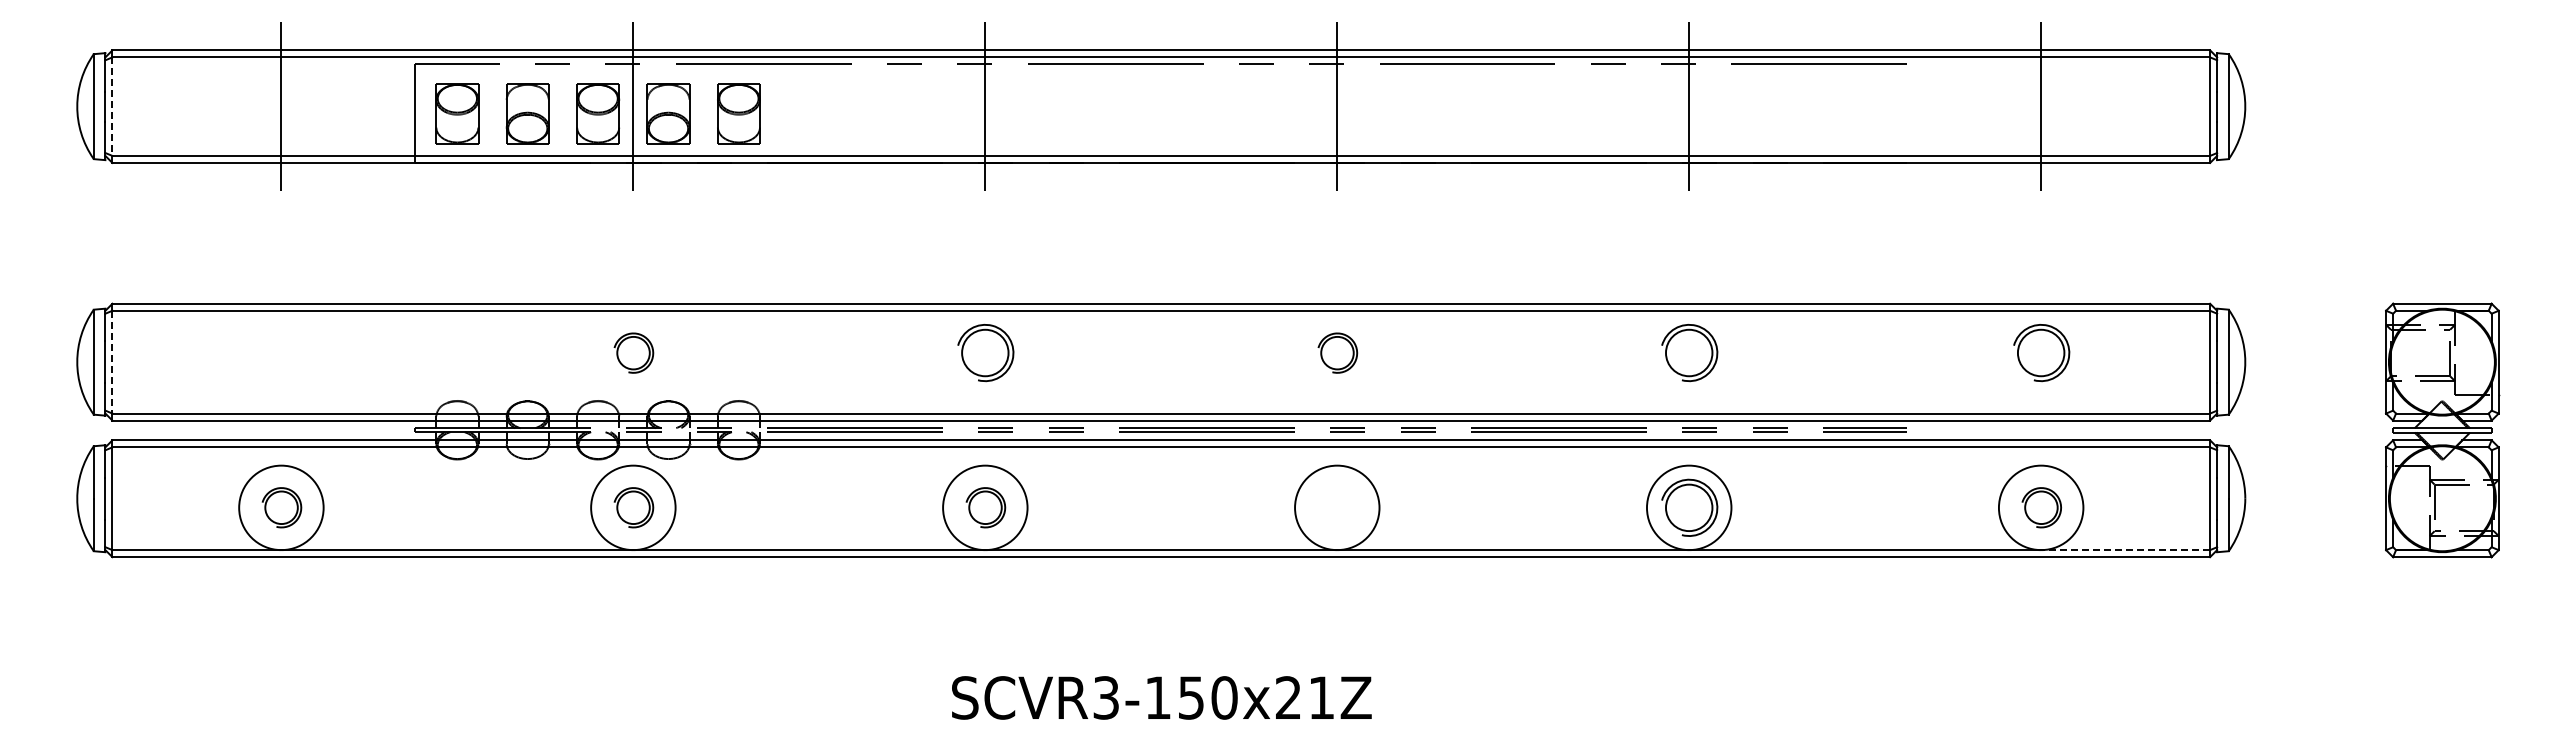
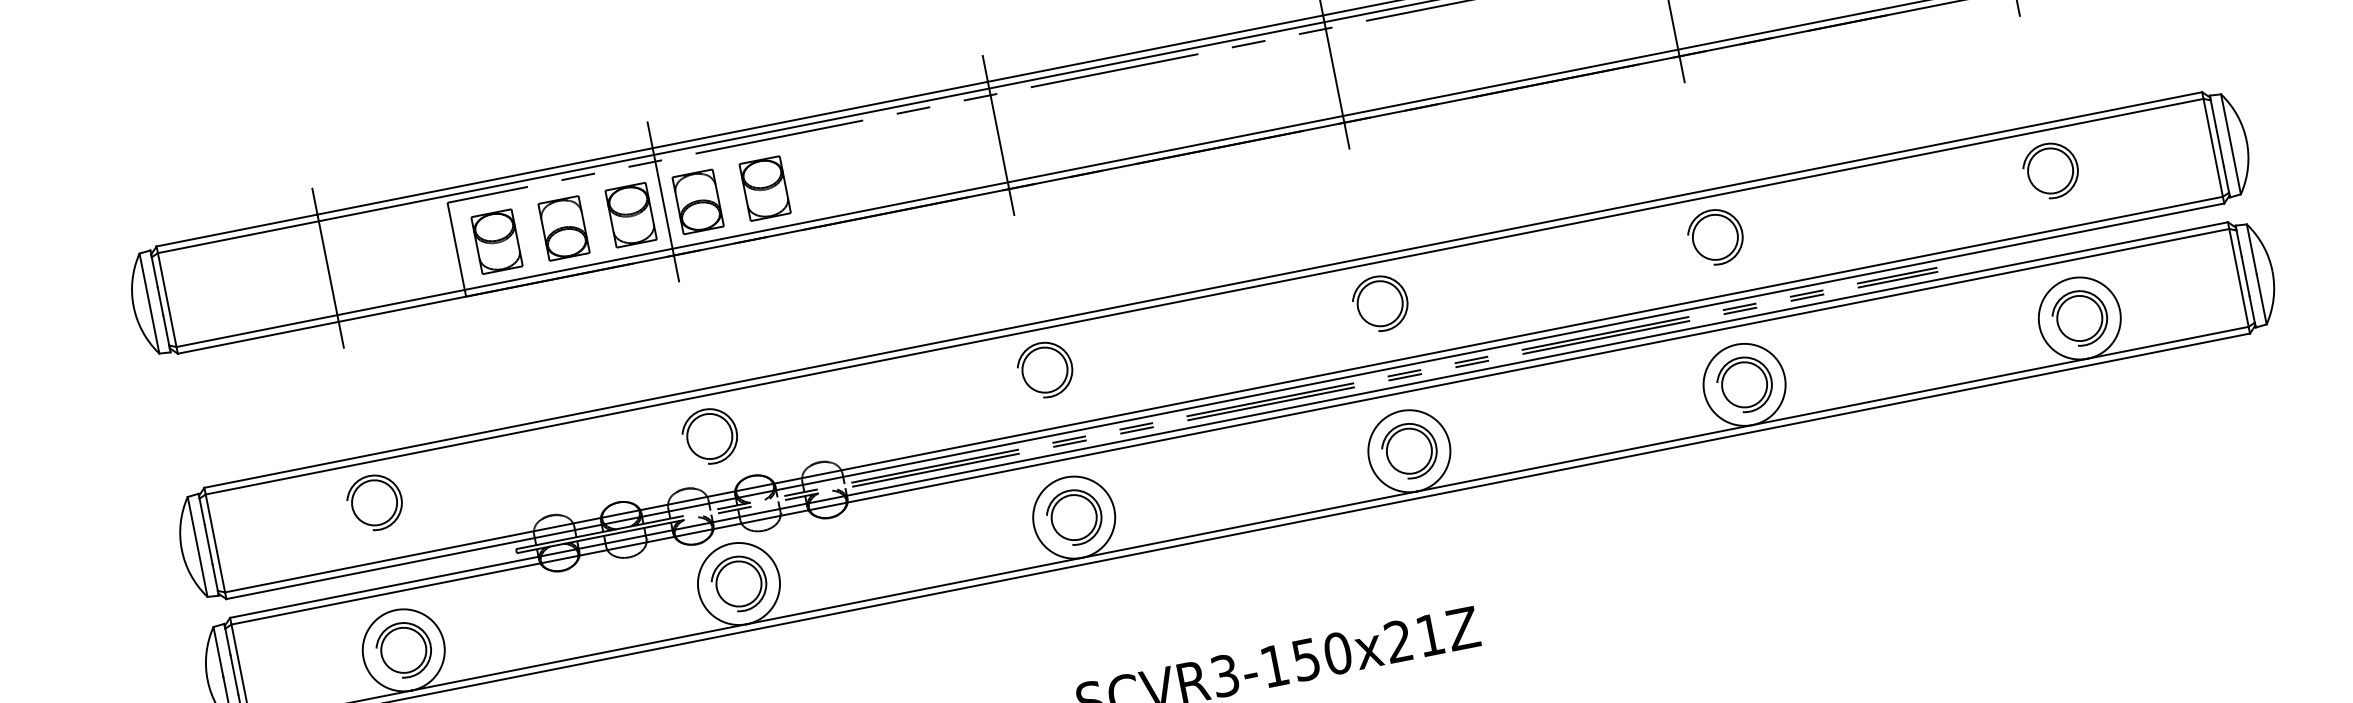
line: (112, 107) -> (167, 300), dashed -> solid
part: (281, 353) -> (374, 503), added
part: (633, 353) -> (710, 436), size x1.43
part: (1337, 353) -> (1380, 304), size x1.43
line: (112, 362) -> (215, 543), dashed -> solid
part: (281, 507) -> (403, 649), size x1.43
part: (633, 507) -> (739, 583), size x1.43
part: (985, 507) -> (1074, 517), size x1.43
part: (1337, 507) -> (1409, 450), added
part: (2041, 507) -> (2080, 318), size x1.43
line: (2125, 550) -> (2168, 343), dashed -> solid

